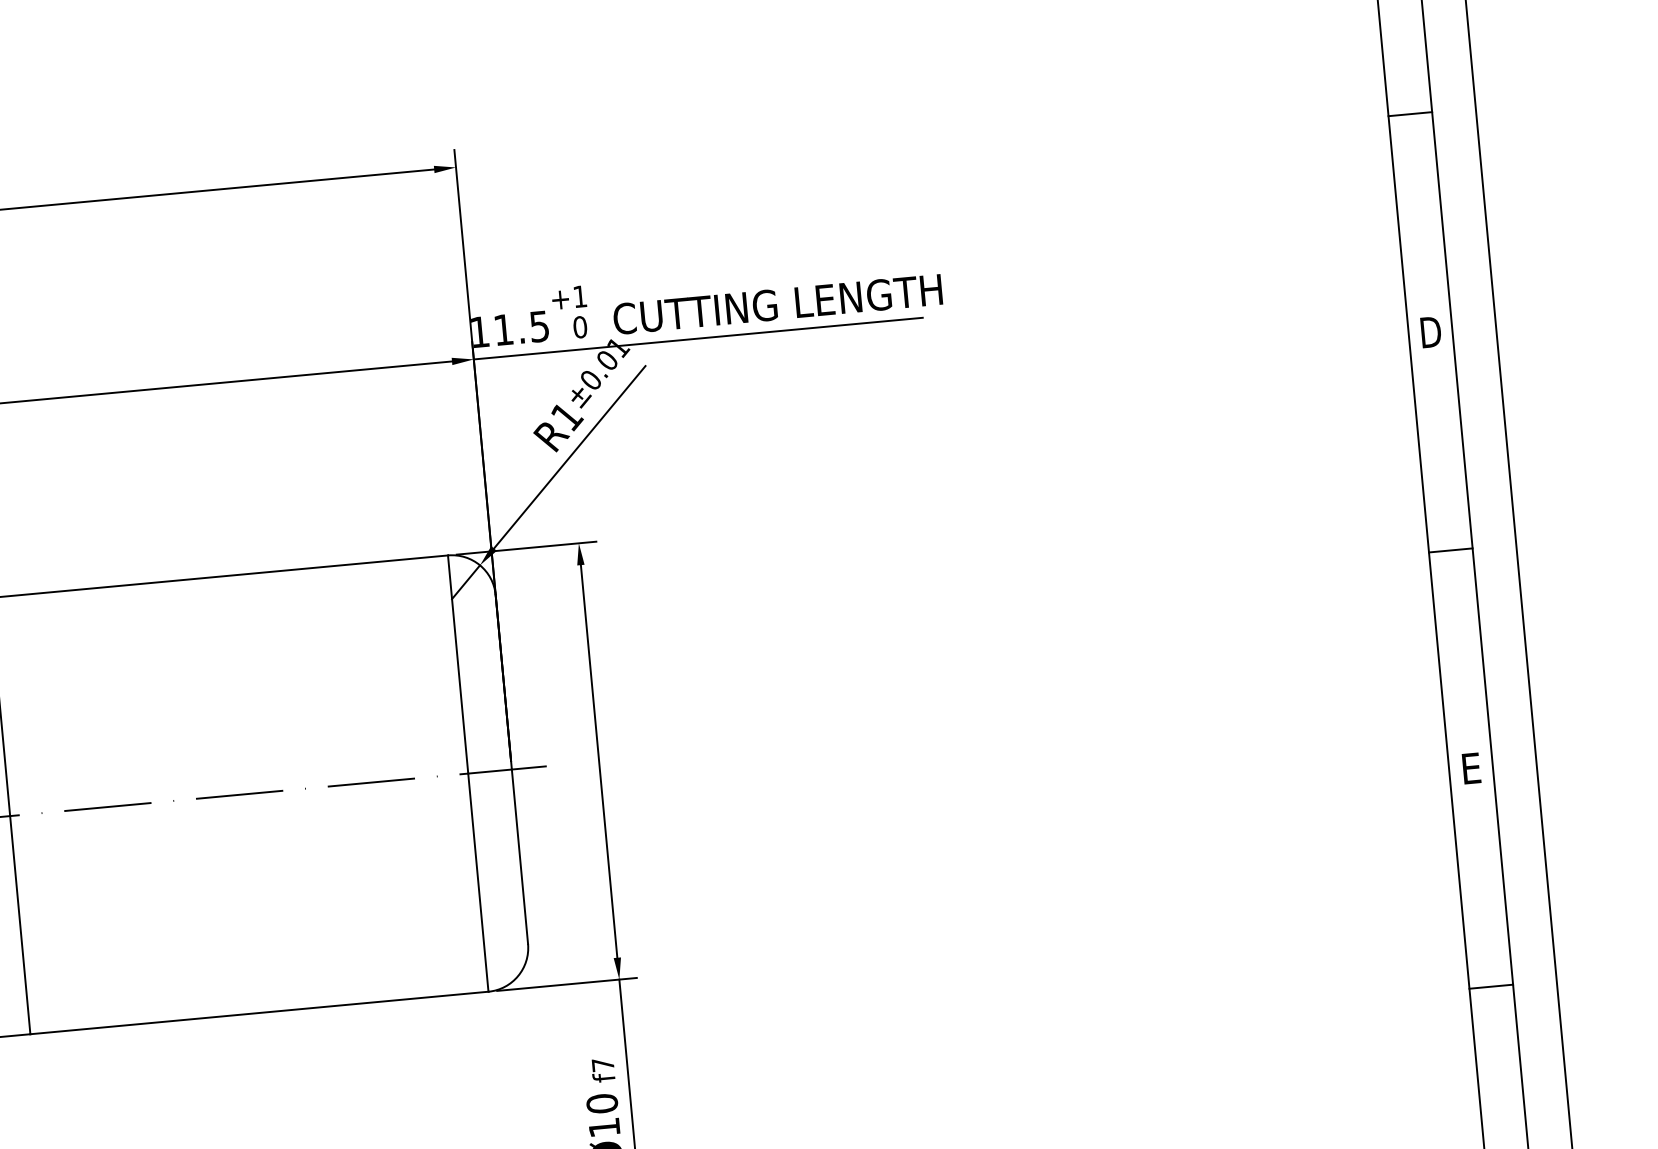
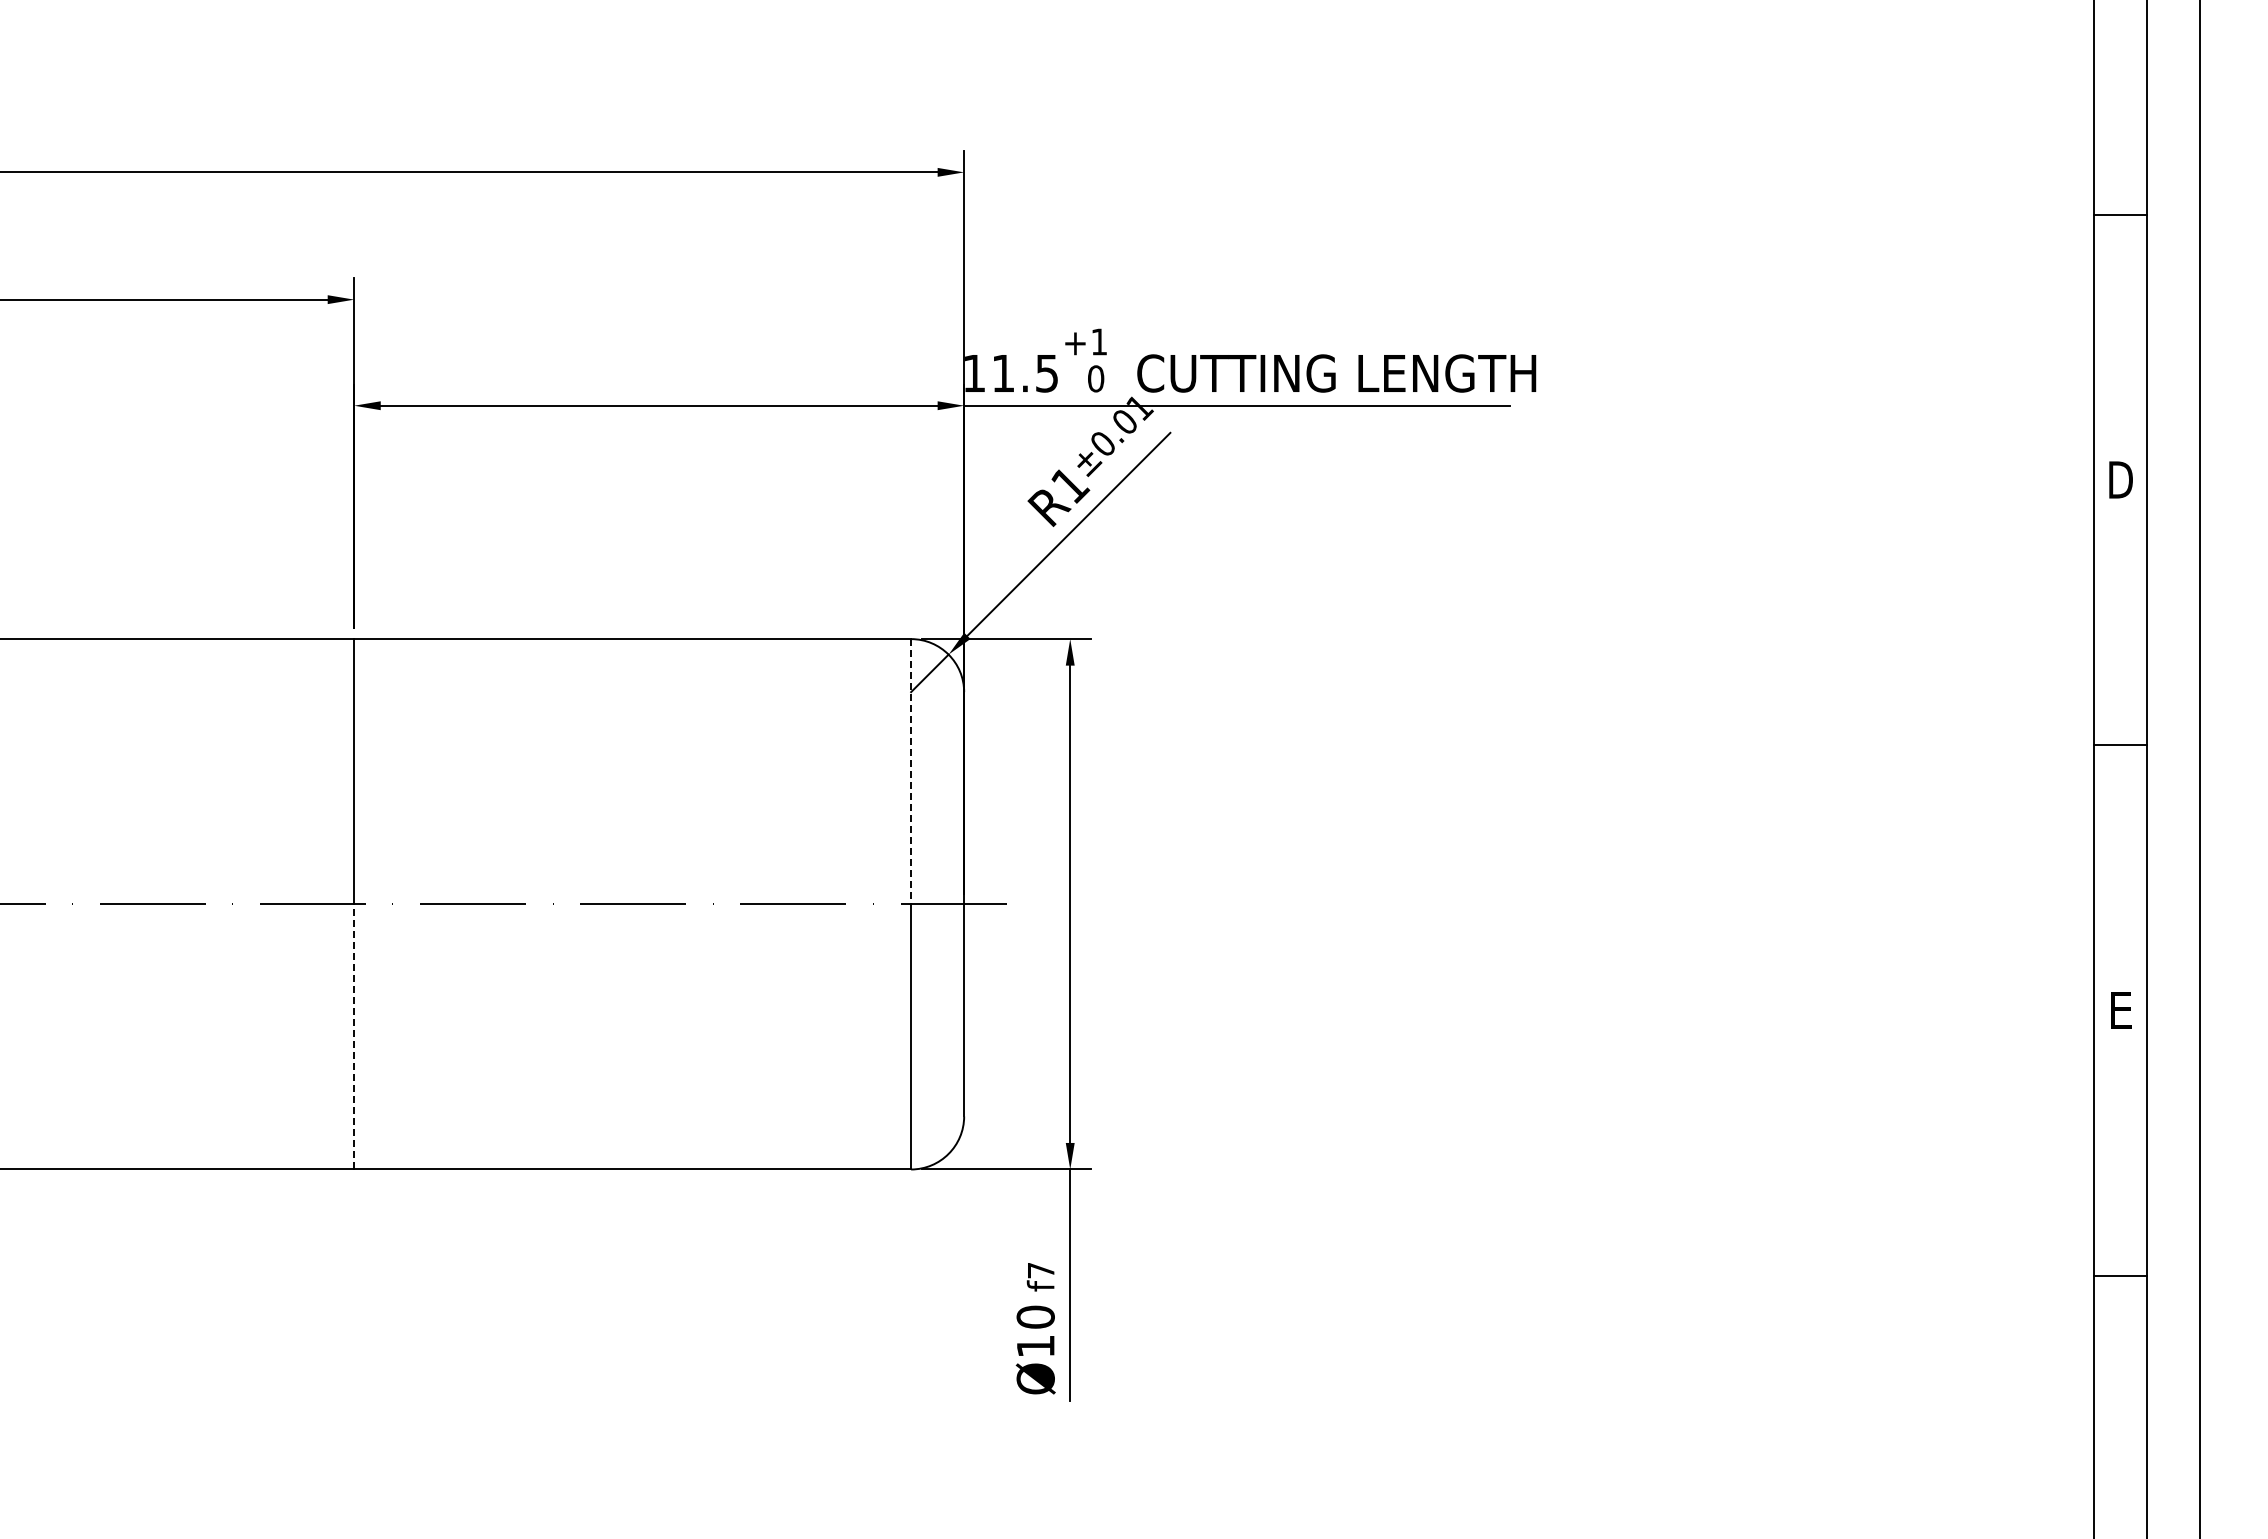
line: (458, 664) -> (911, 771), solid -> dashed
line: (20, 924) -> (354, 1036), solid -> dashed

